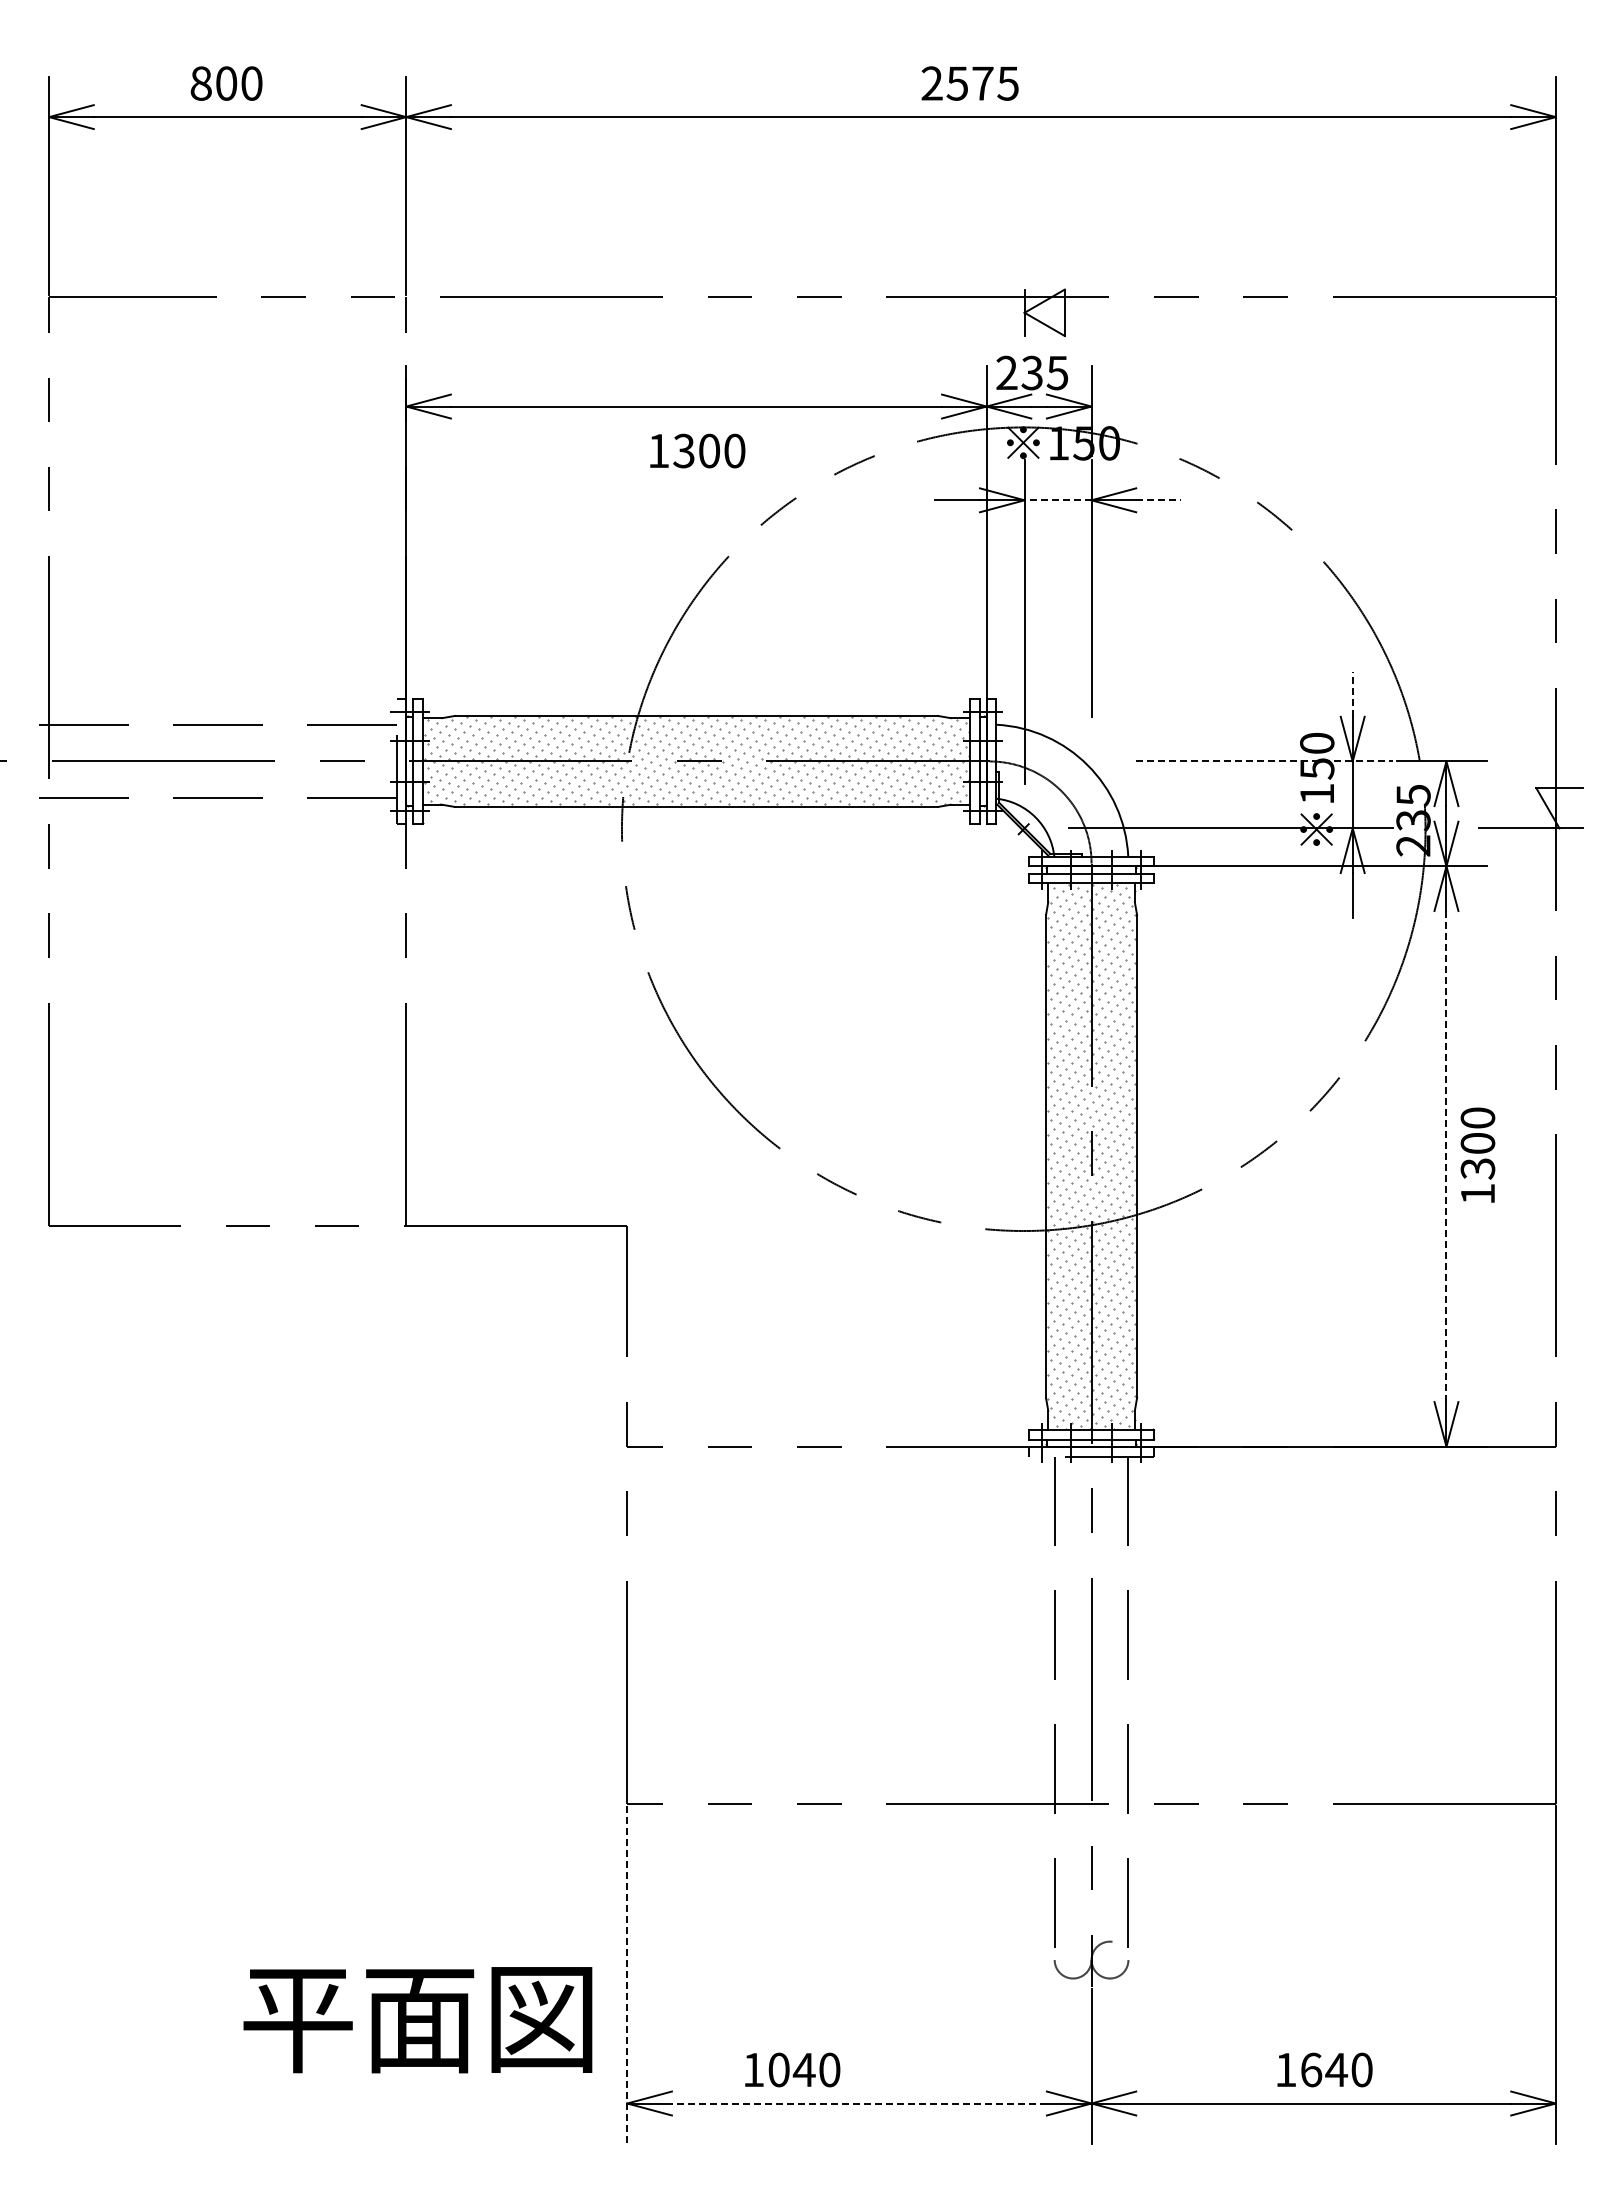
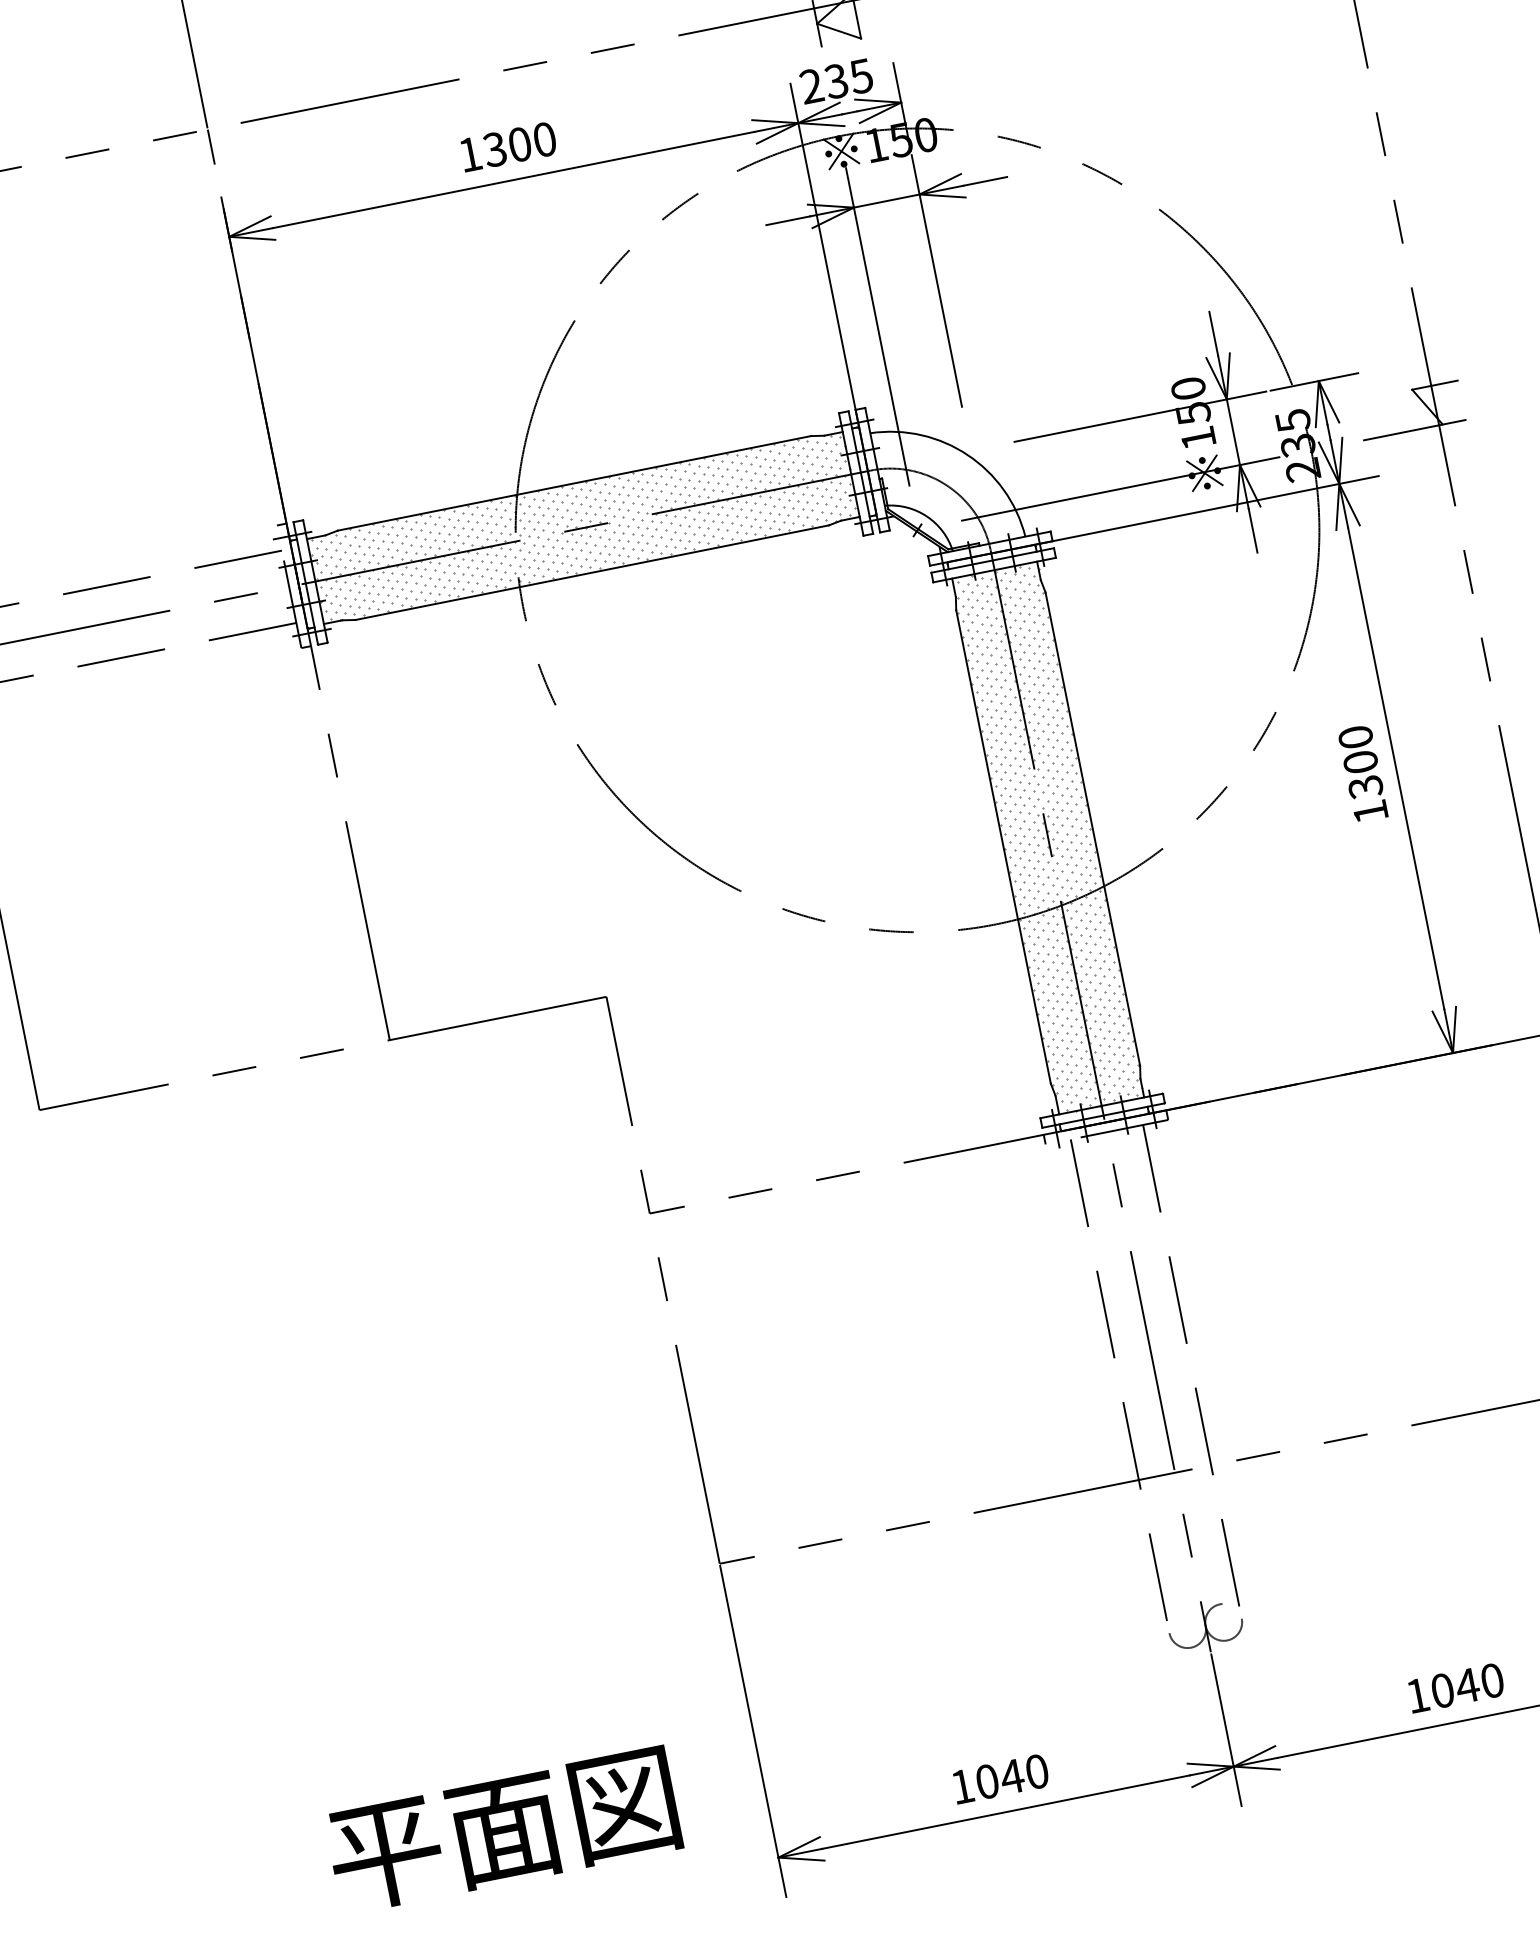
text: (697, 450) -> (508, 146), moved
line: (1057, 500) -> (886, 201), dashed -> solid
line: (1159, 500) -> (986, 181), dashed -> solid
line: (1352, 694) -> (1213, 333), dashed -> solid
line: (1265, 761) -> (1141, 416), dashed -> solid
text: (1477, 1154) -> (1362, 773), moved
line: (1446, 1156) -> (1396, 768), dashed -> solid
line: (627, 1974) -> (753, 1731), dashed -> solid
text: (417, 2020) -> (503, 1831), moved
text: (792, 2069) -> (1000, 1778), moved
text: (1311, 2069) -> (1442, 1690), 1640 -> 1040
line: (858, 2103) -> (1005, 1812), dashed -> solid

